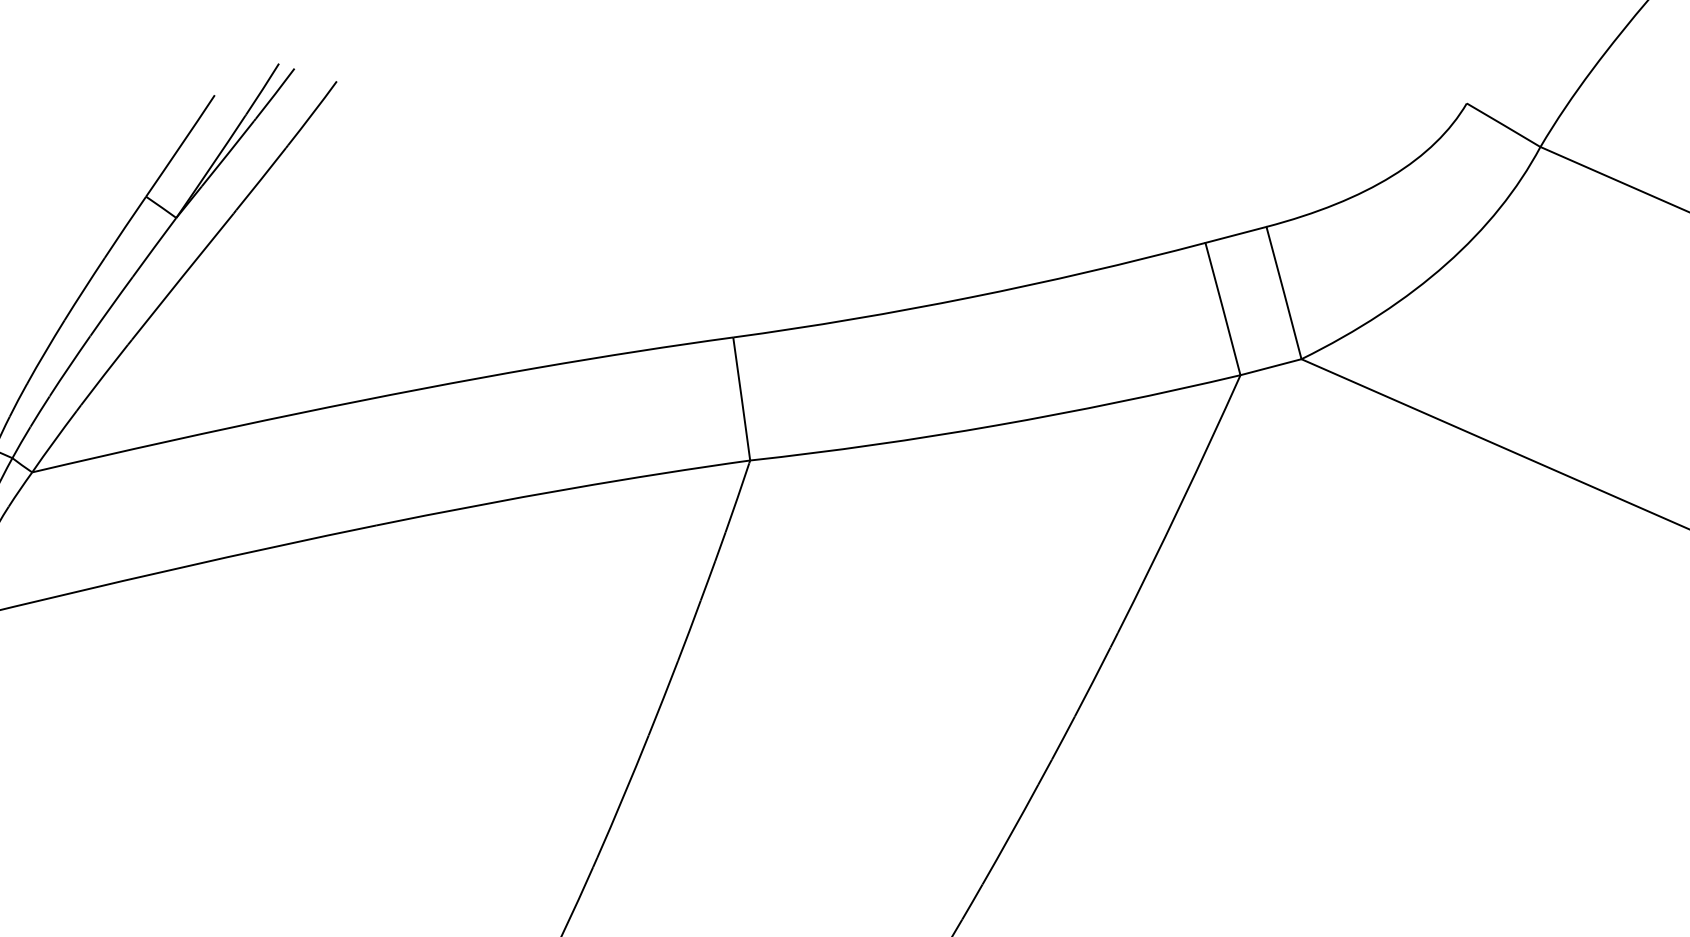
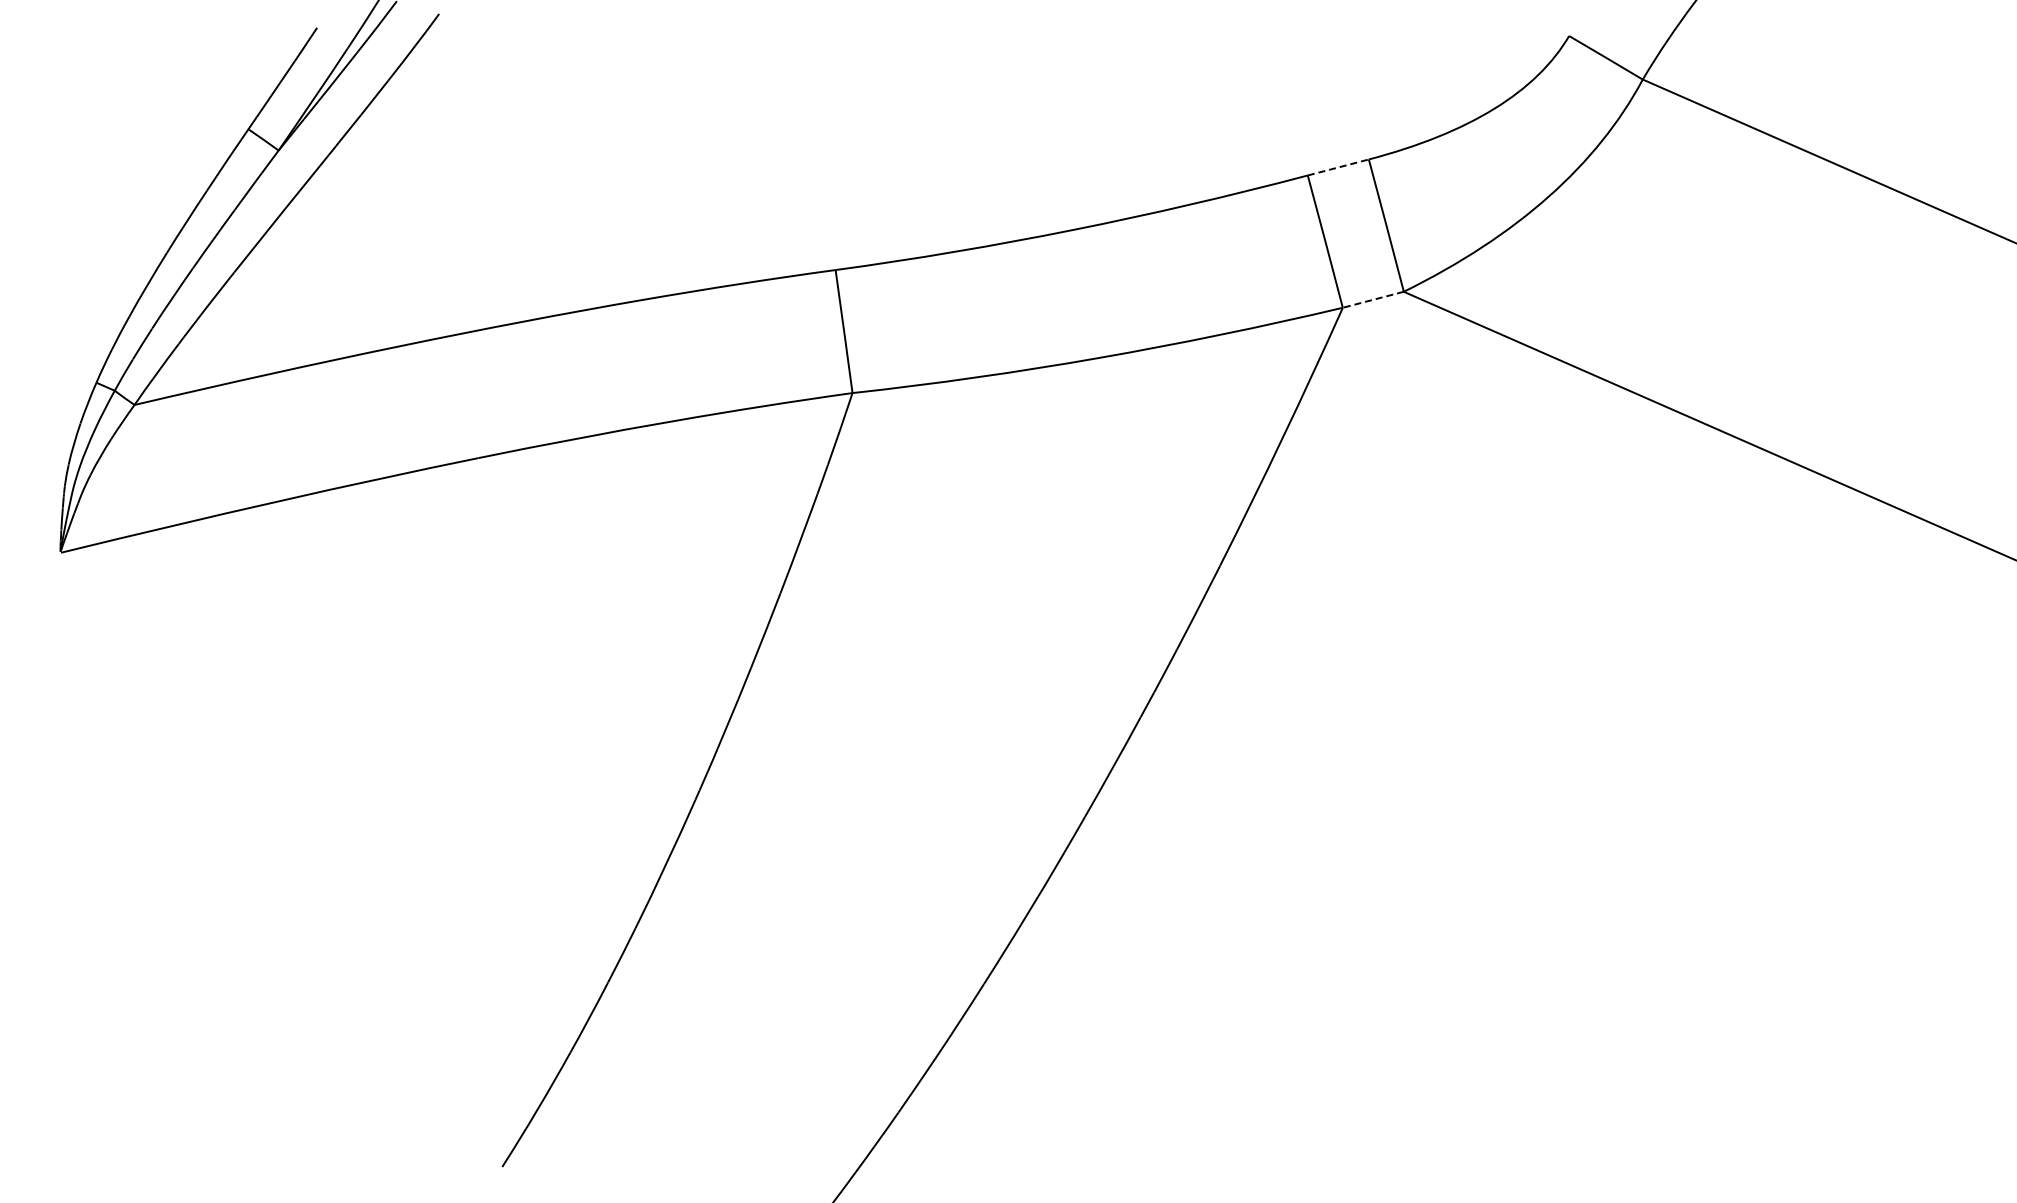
line: (1236, 234) -> (1338, 167), solid -> dashed
line: (1270, 366) -> (1372, 299), solid -> dashed

